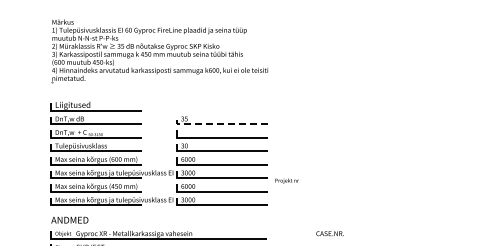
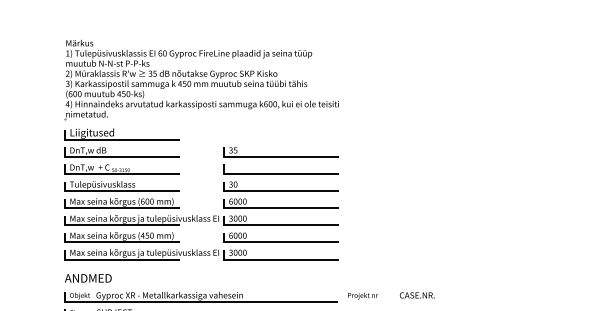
part: (159, 51) -> (201, 80), moved
line: (218, 124) -> (276, 157), dashed -> solid
text: (286, 180) -> (362, 295), moved

